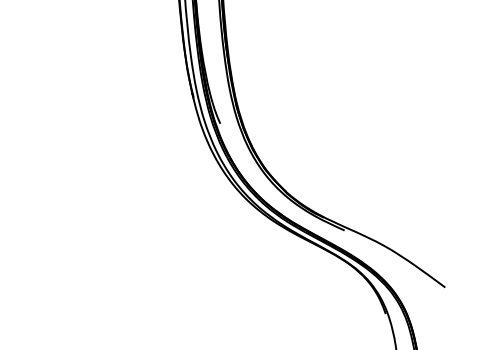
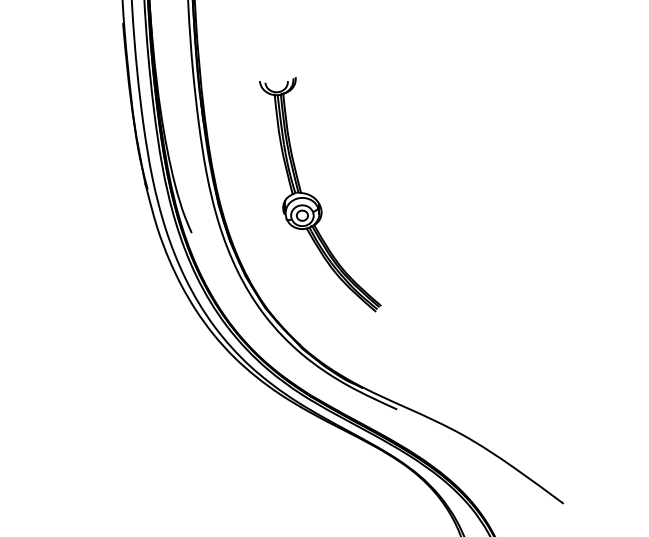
part: (297, 100) -> (319, 194), added

